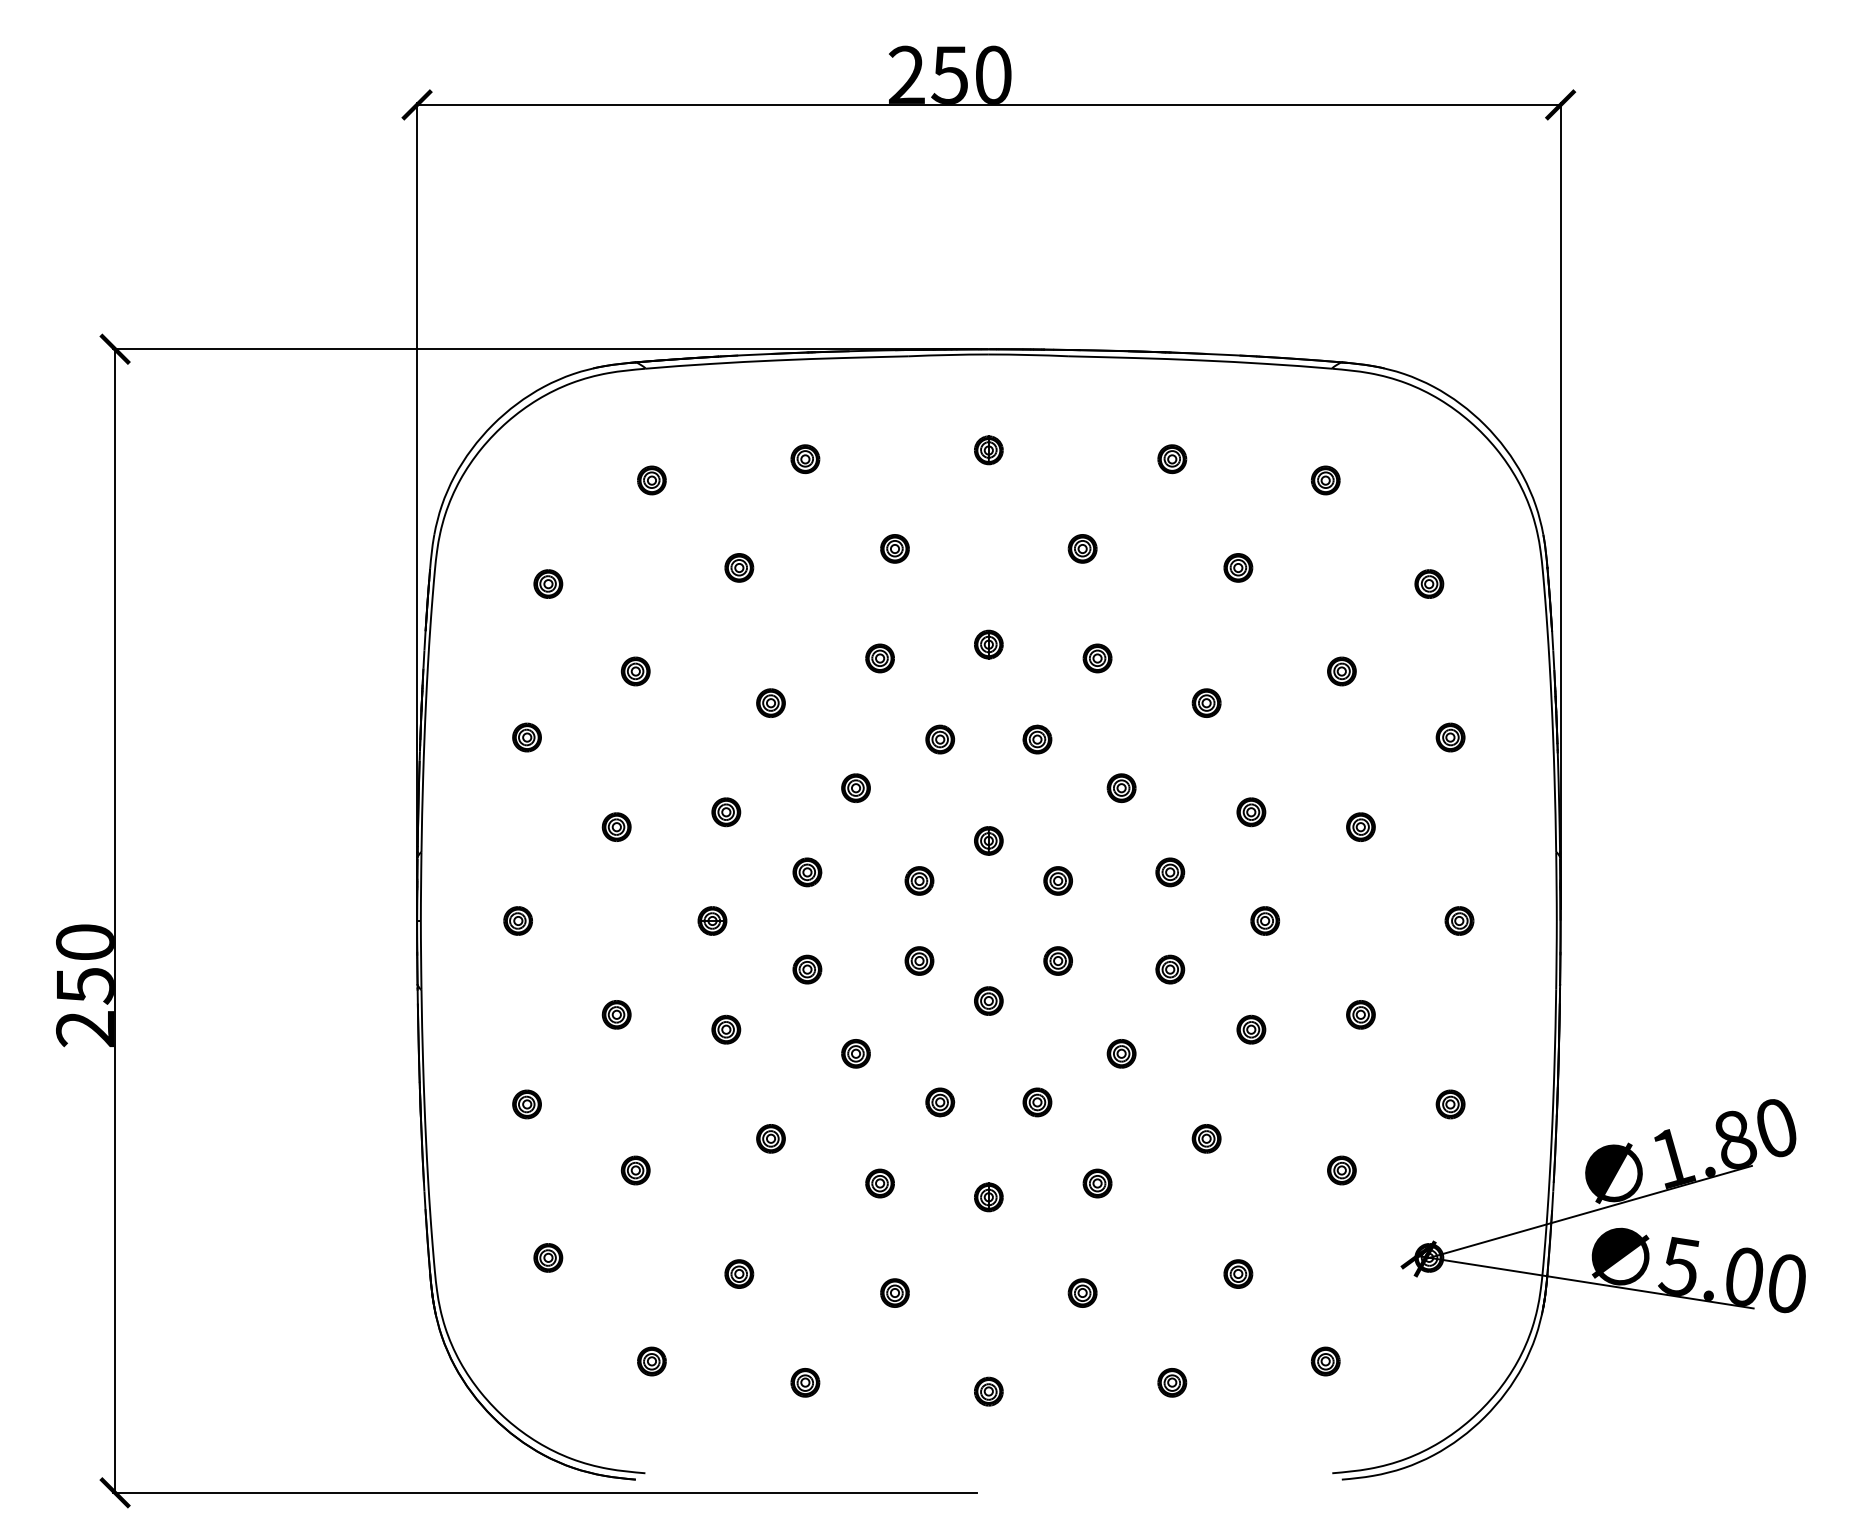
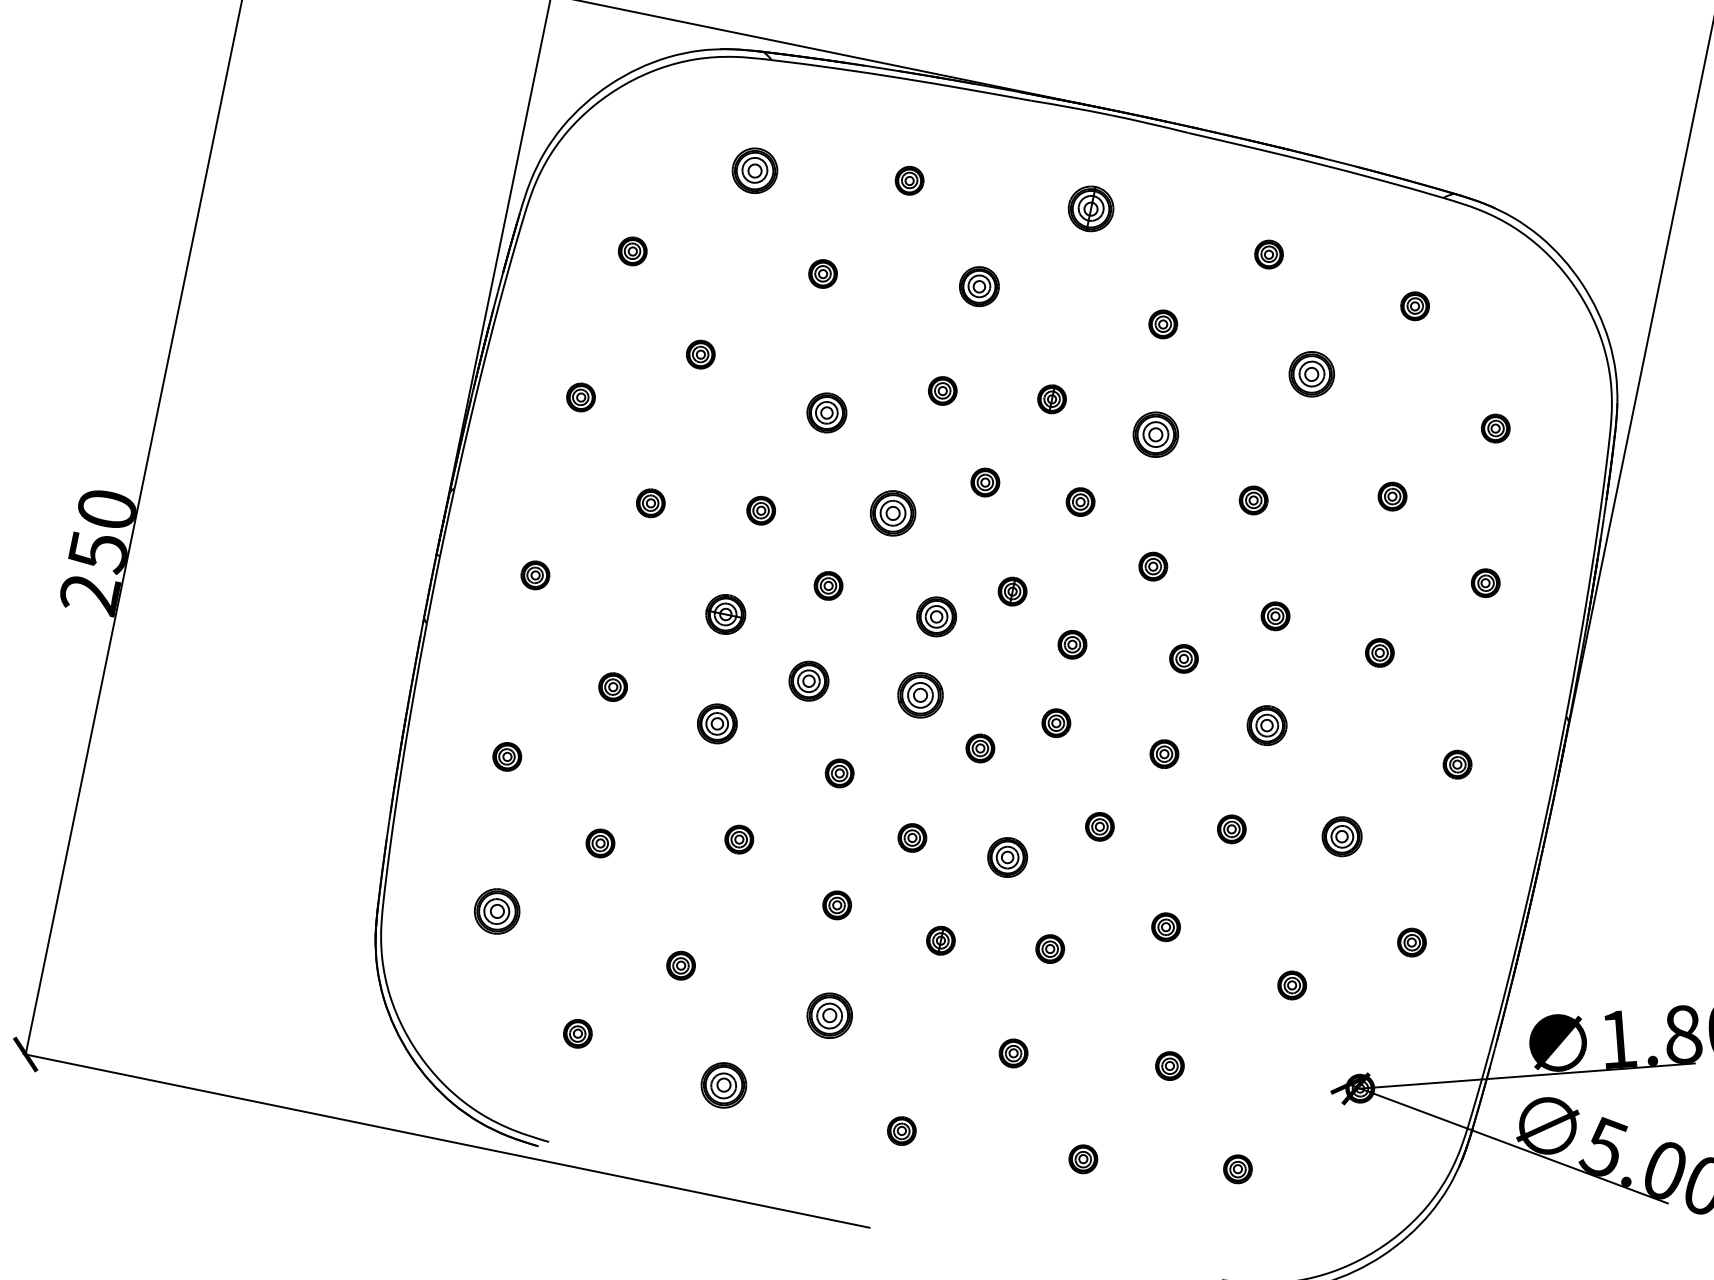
part: (988, 450) -> (1090, 209), size x1.6
part: (651, 480) -> (754, 170), size x1.6
part: (894, 548) -> (979, 286), size x1.4
part: (1238, 567) -> (1312, 373), size x1.6
part: (1097, 658) -> (1155, 434), size x1.6
part: (770, 702) -> (826, 412), size x1.4
part: (855, 787) -> (892, 512), size x1.6
part: (919, 880) -> (936, 616), size x1.4
part: (712, 920) -> (725, 614), size x1.4
part: (1265, 920) -> (1267, 725), size x1.4
part: (919, 960) -> (920, 694), size x1.6
part: (807, 969) -> (809, 681), size x1.4
part: (1360, 1014) -> (1341, 836), size x1.4
part: (726, 1029) -> (717, 723), size x1.4
part: (1037, 1102) -> (1007, 857), size x1.4
part: (548, 1257) -> (497, 911), size x1.6
part: (894, 1292) -> (829, 1014), size x1.6
part: (805, 1382) -> (724, 1085), size x1.6

